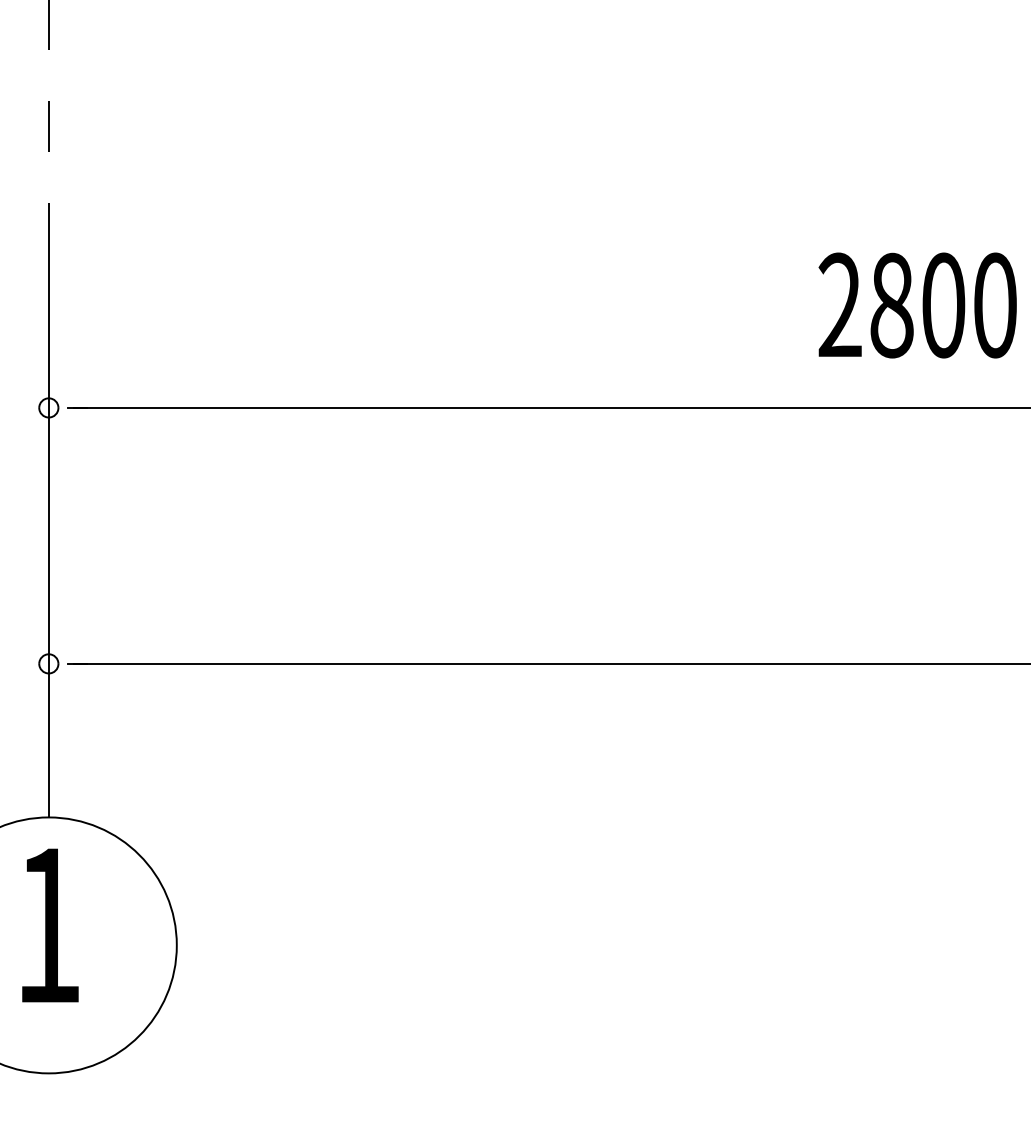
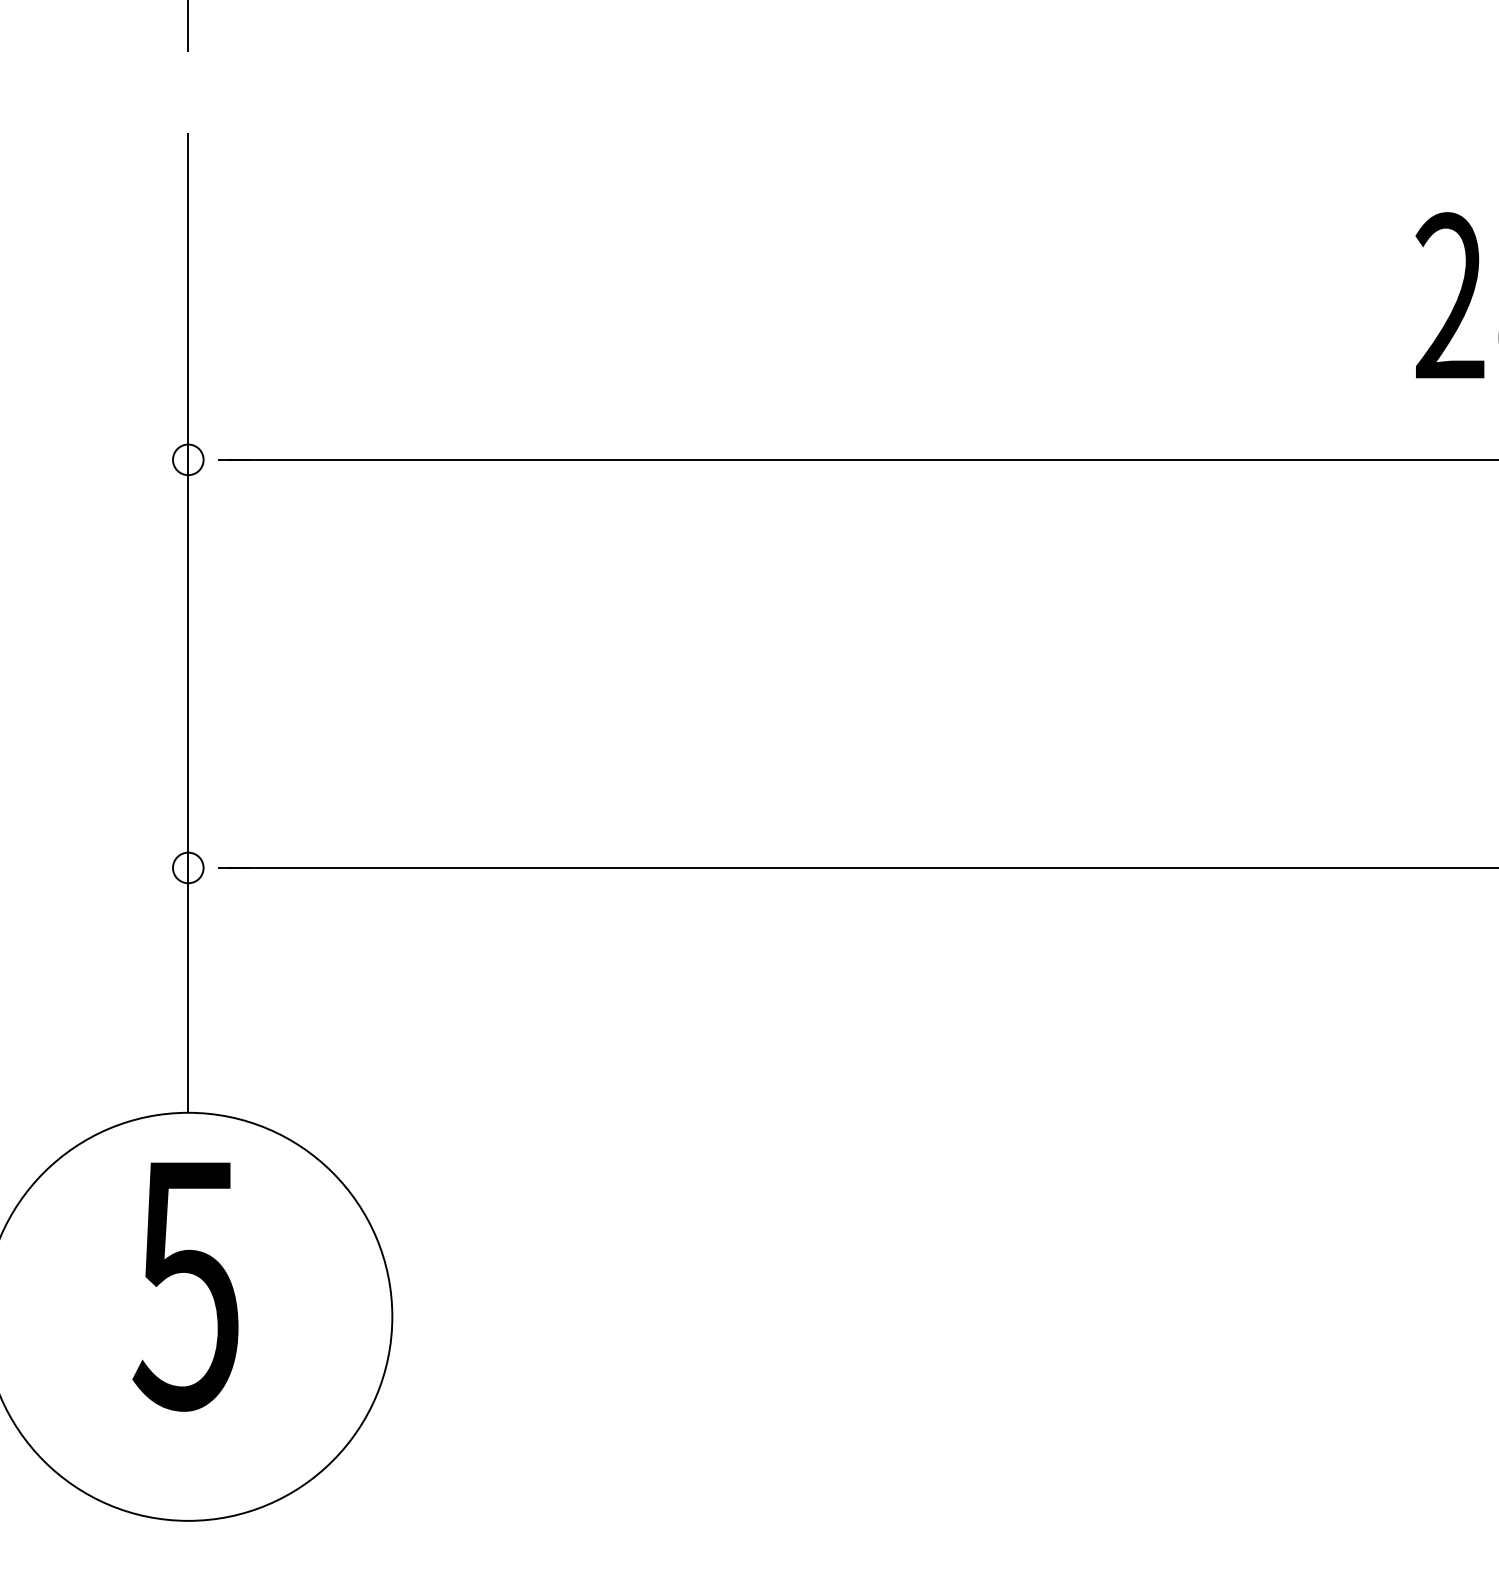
text: (46, 926) -> (184, 1286), 1 -> 5

